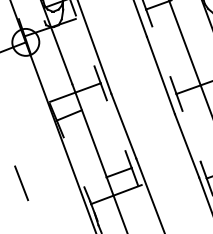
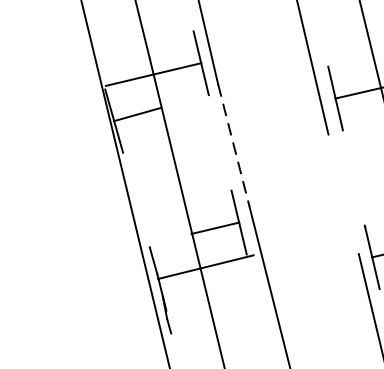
line: (123, 126) -> (233, 145), solid -> dashed
line: (186, 145) -> (342, 193), removed
line: (21, 183) -> (37, 227), removed

